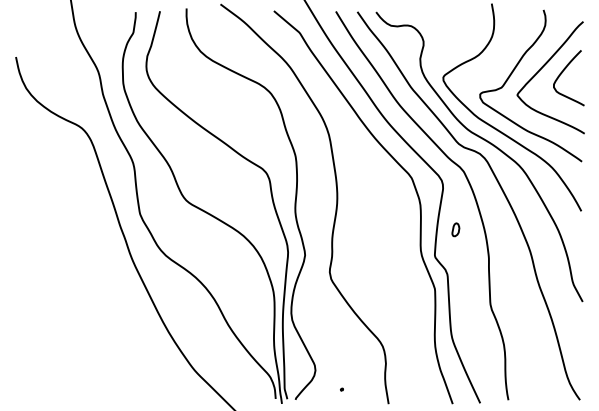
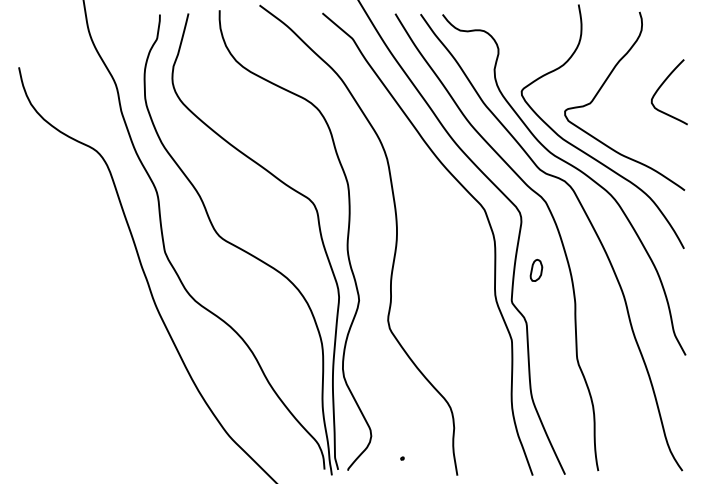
curve: (542, 68) -> (638, 80), removed
part: (455, 229) -> (536, 270), size x1.4

